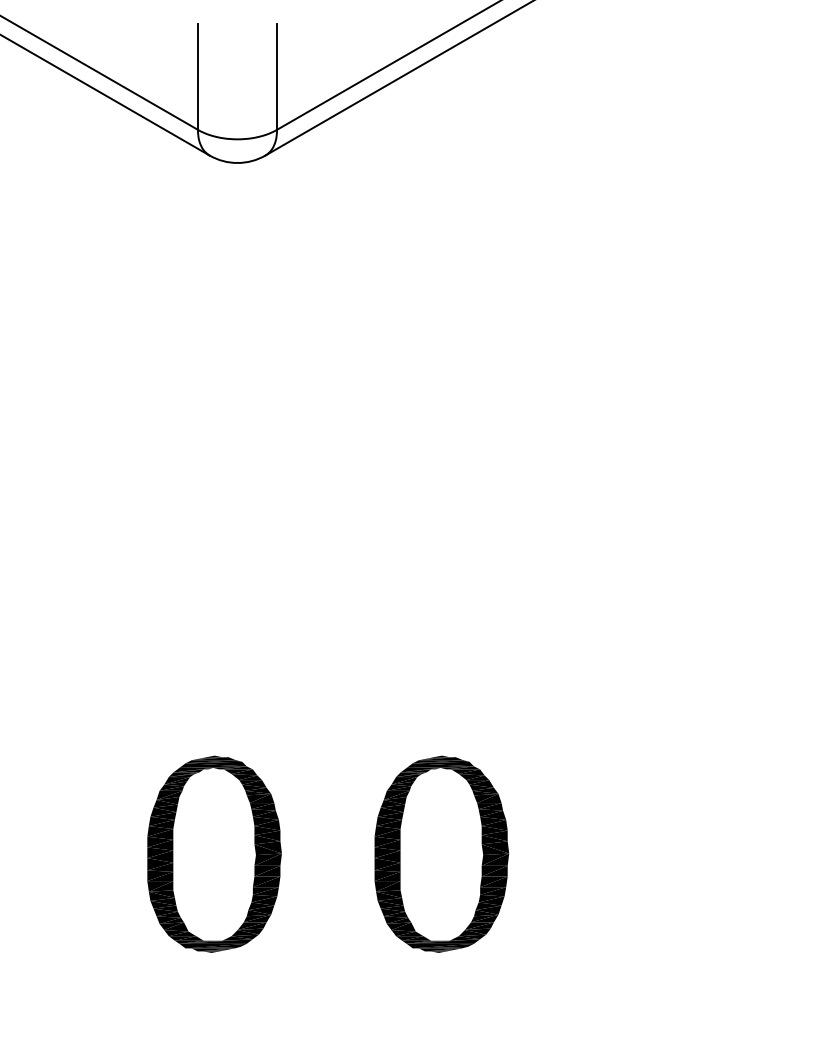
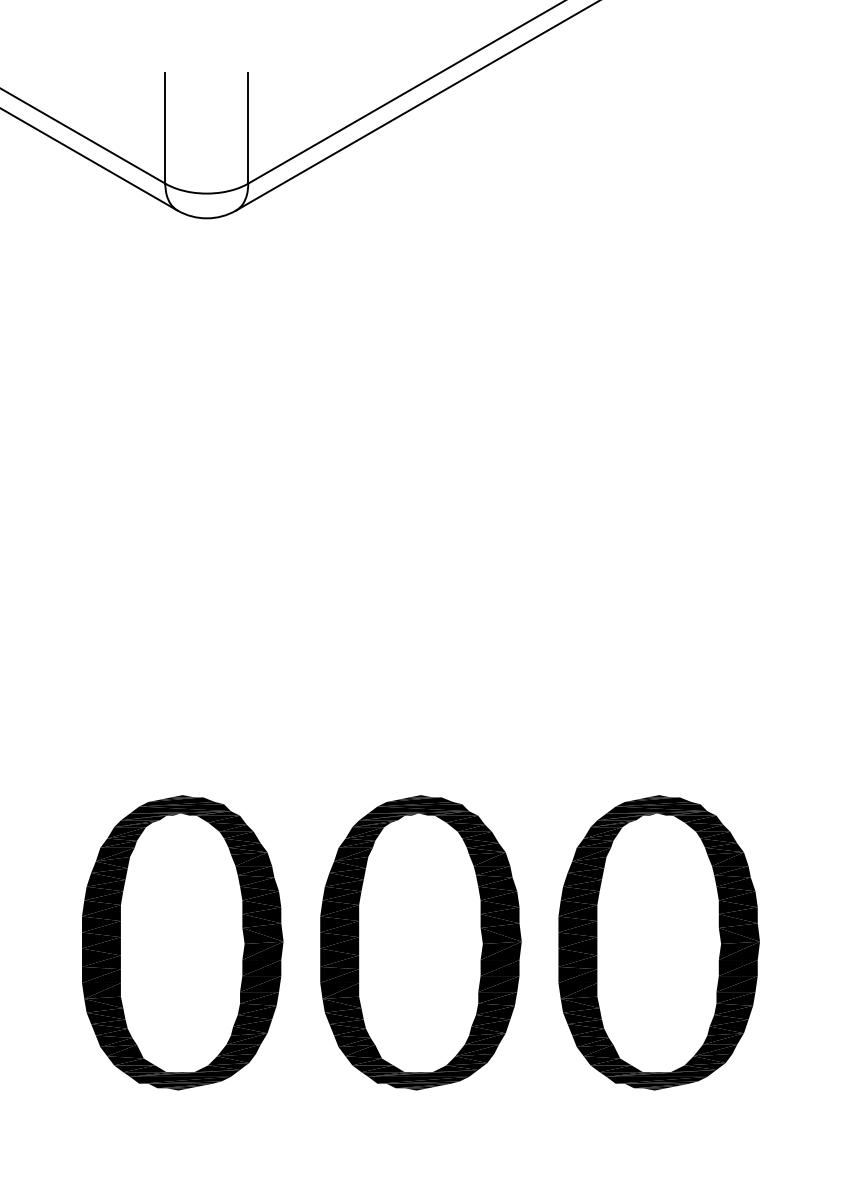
part: (214, 853) -> (182, 942), size x1.43
part: (441, 853) -> (420, 942), size x1.43
part: (668, 853) -> (658, 942), added

